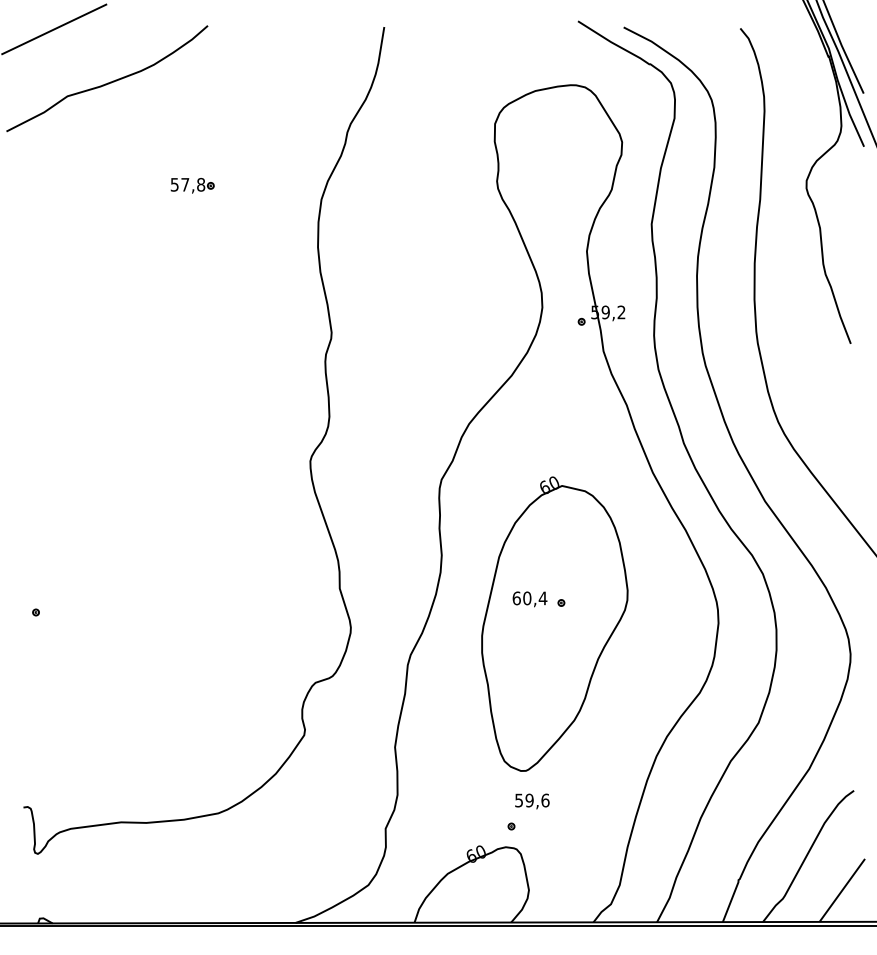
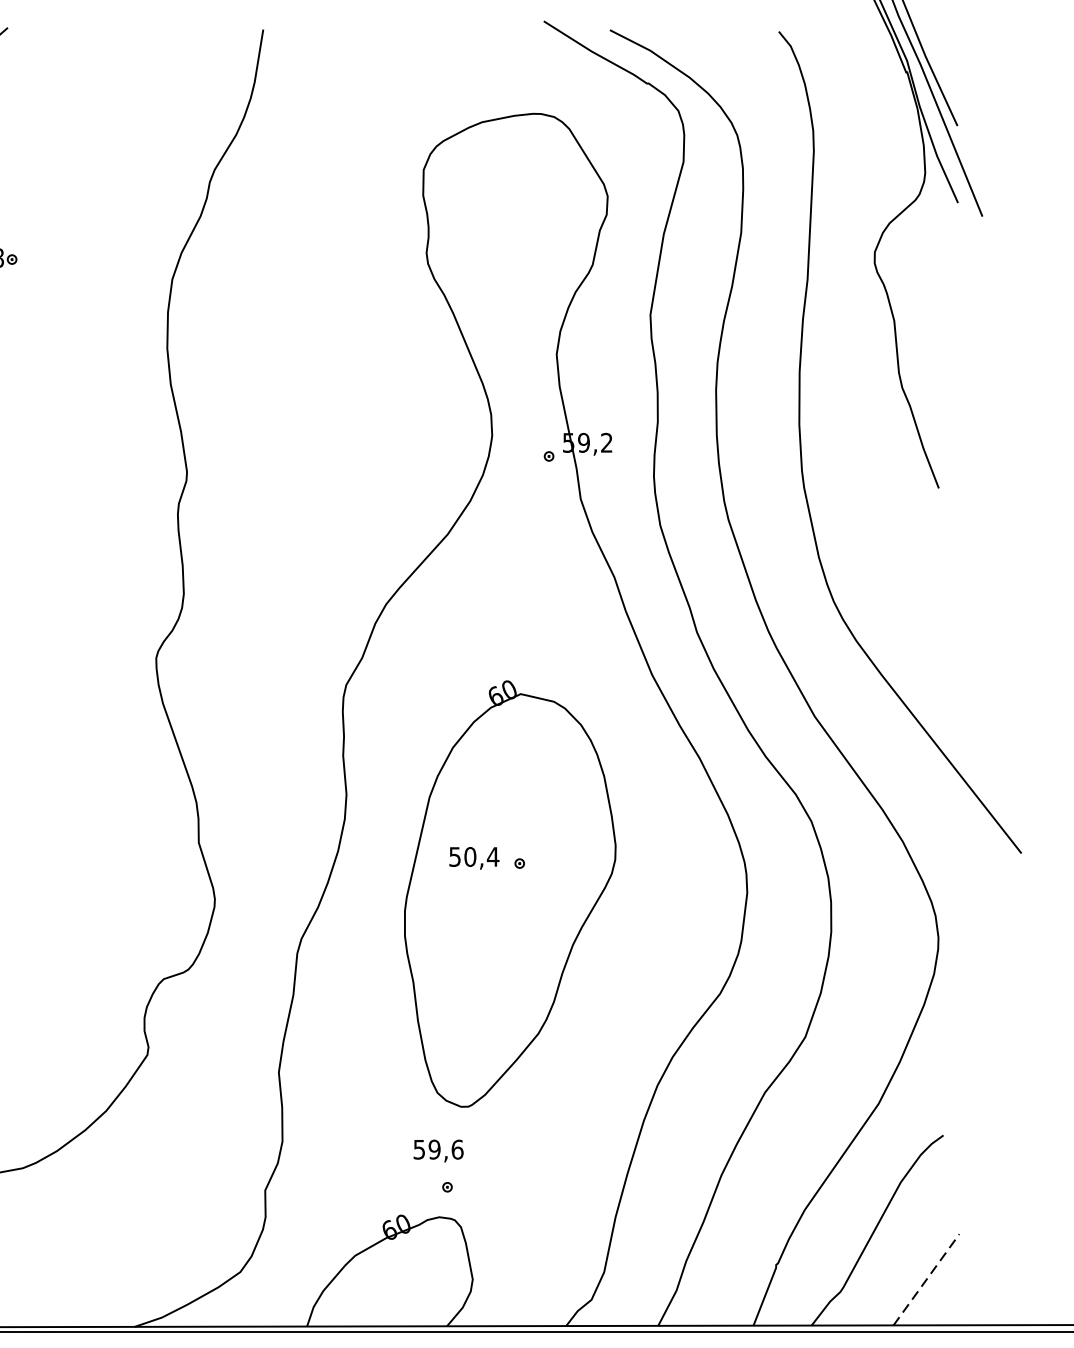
text: (516, 598) -> (454, 857), 60,4 -> 50,4
text: (532, 801) -> (438, 1151), moved
line: (842, 890) -> (926, 1279), solid -> dashed

